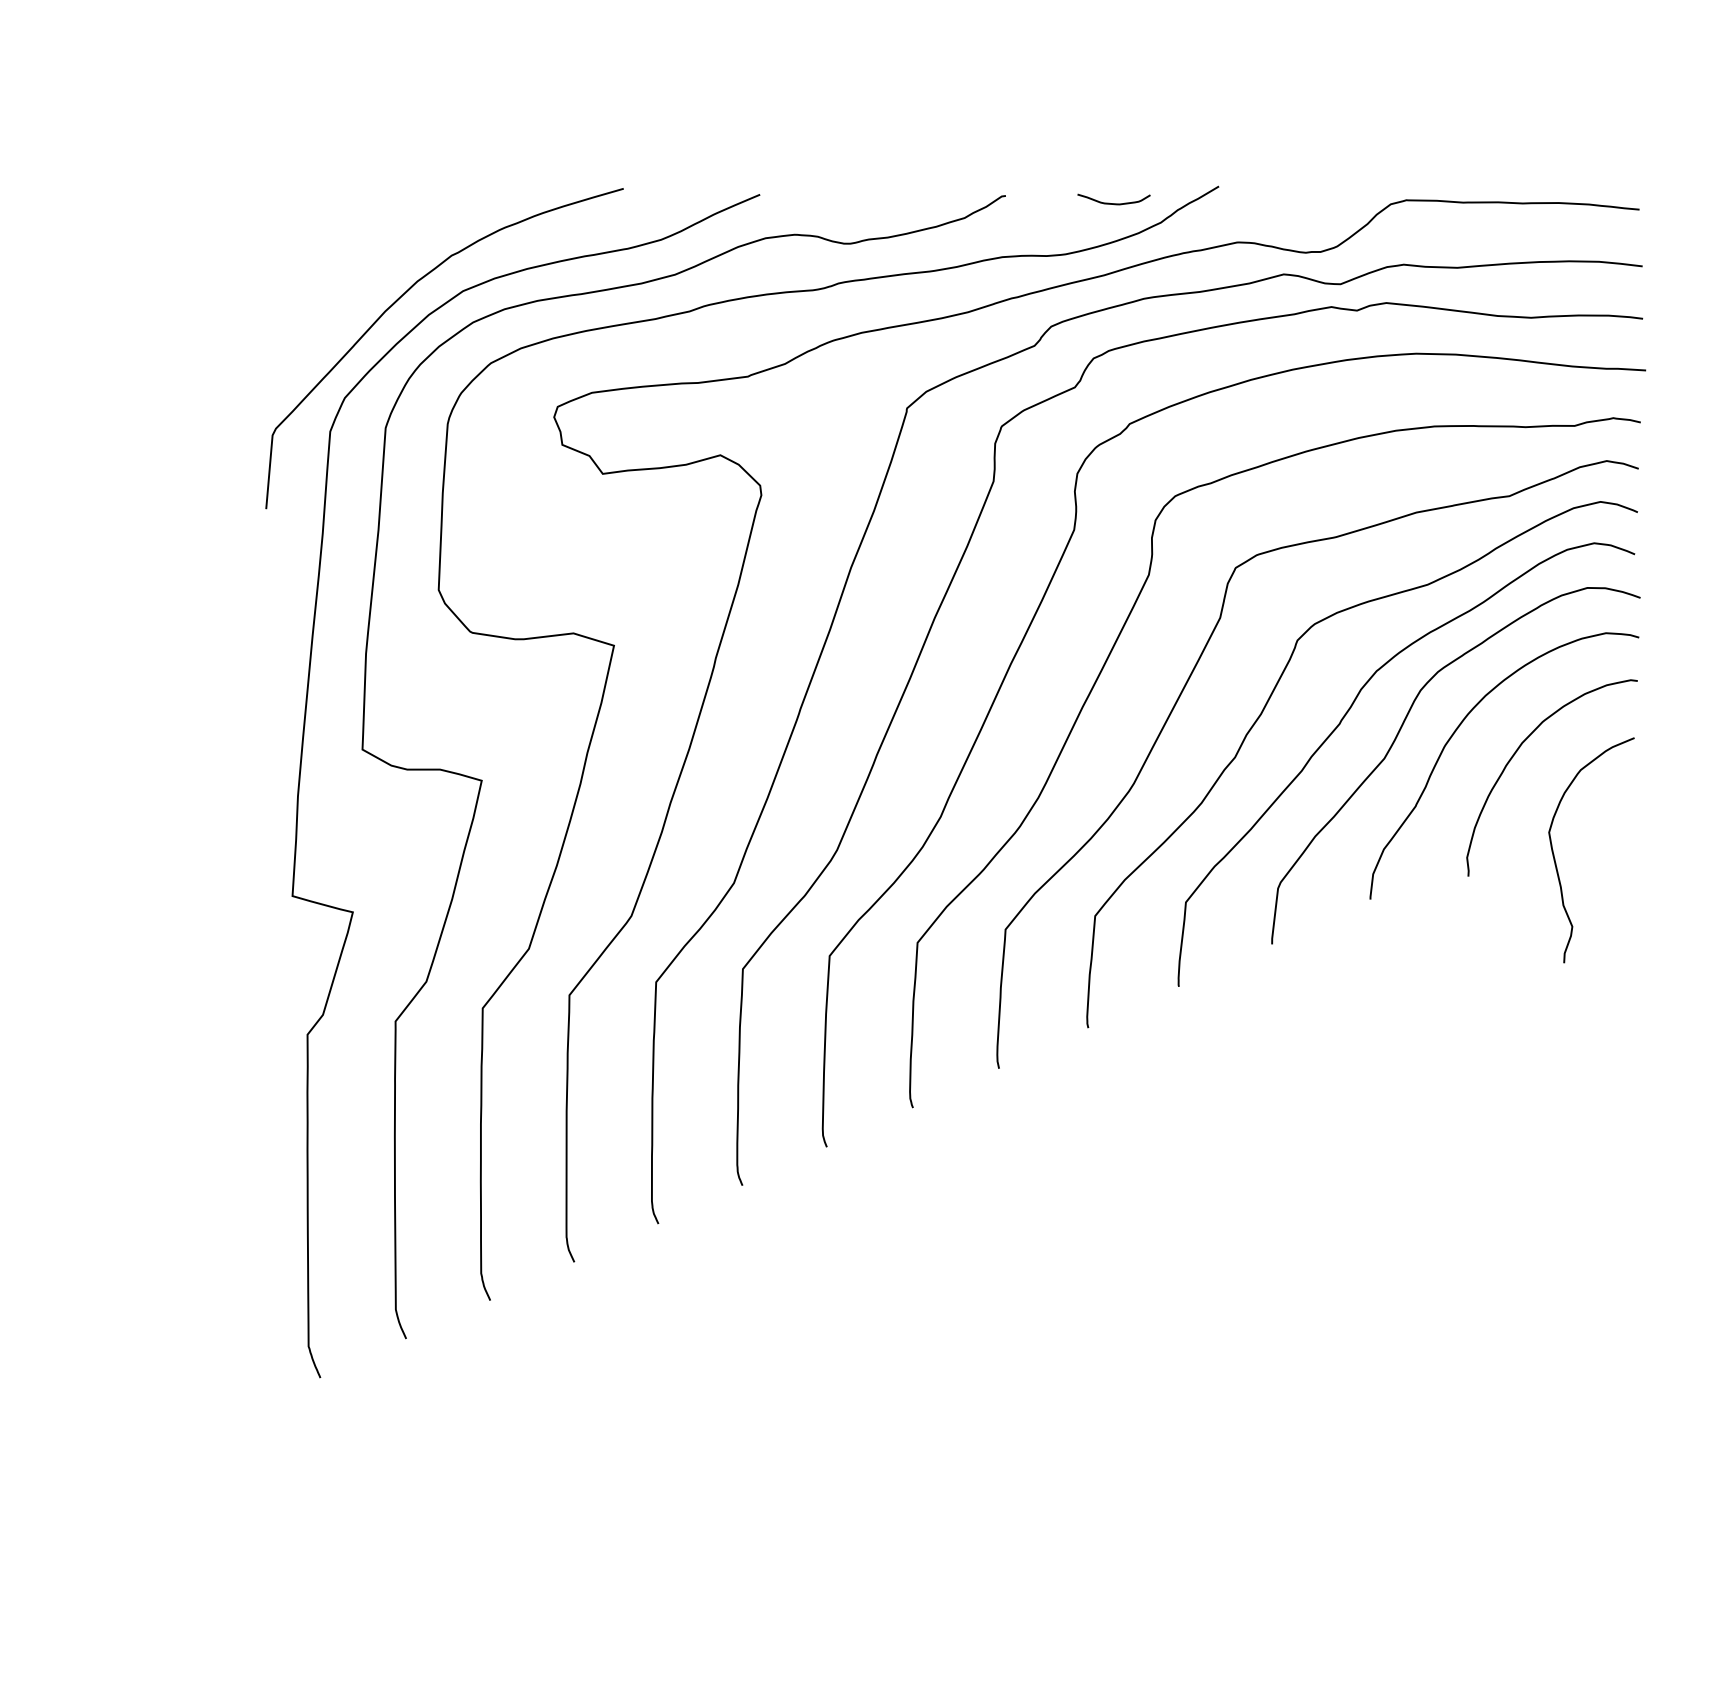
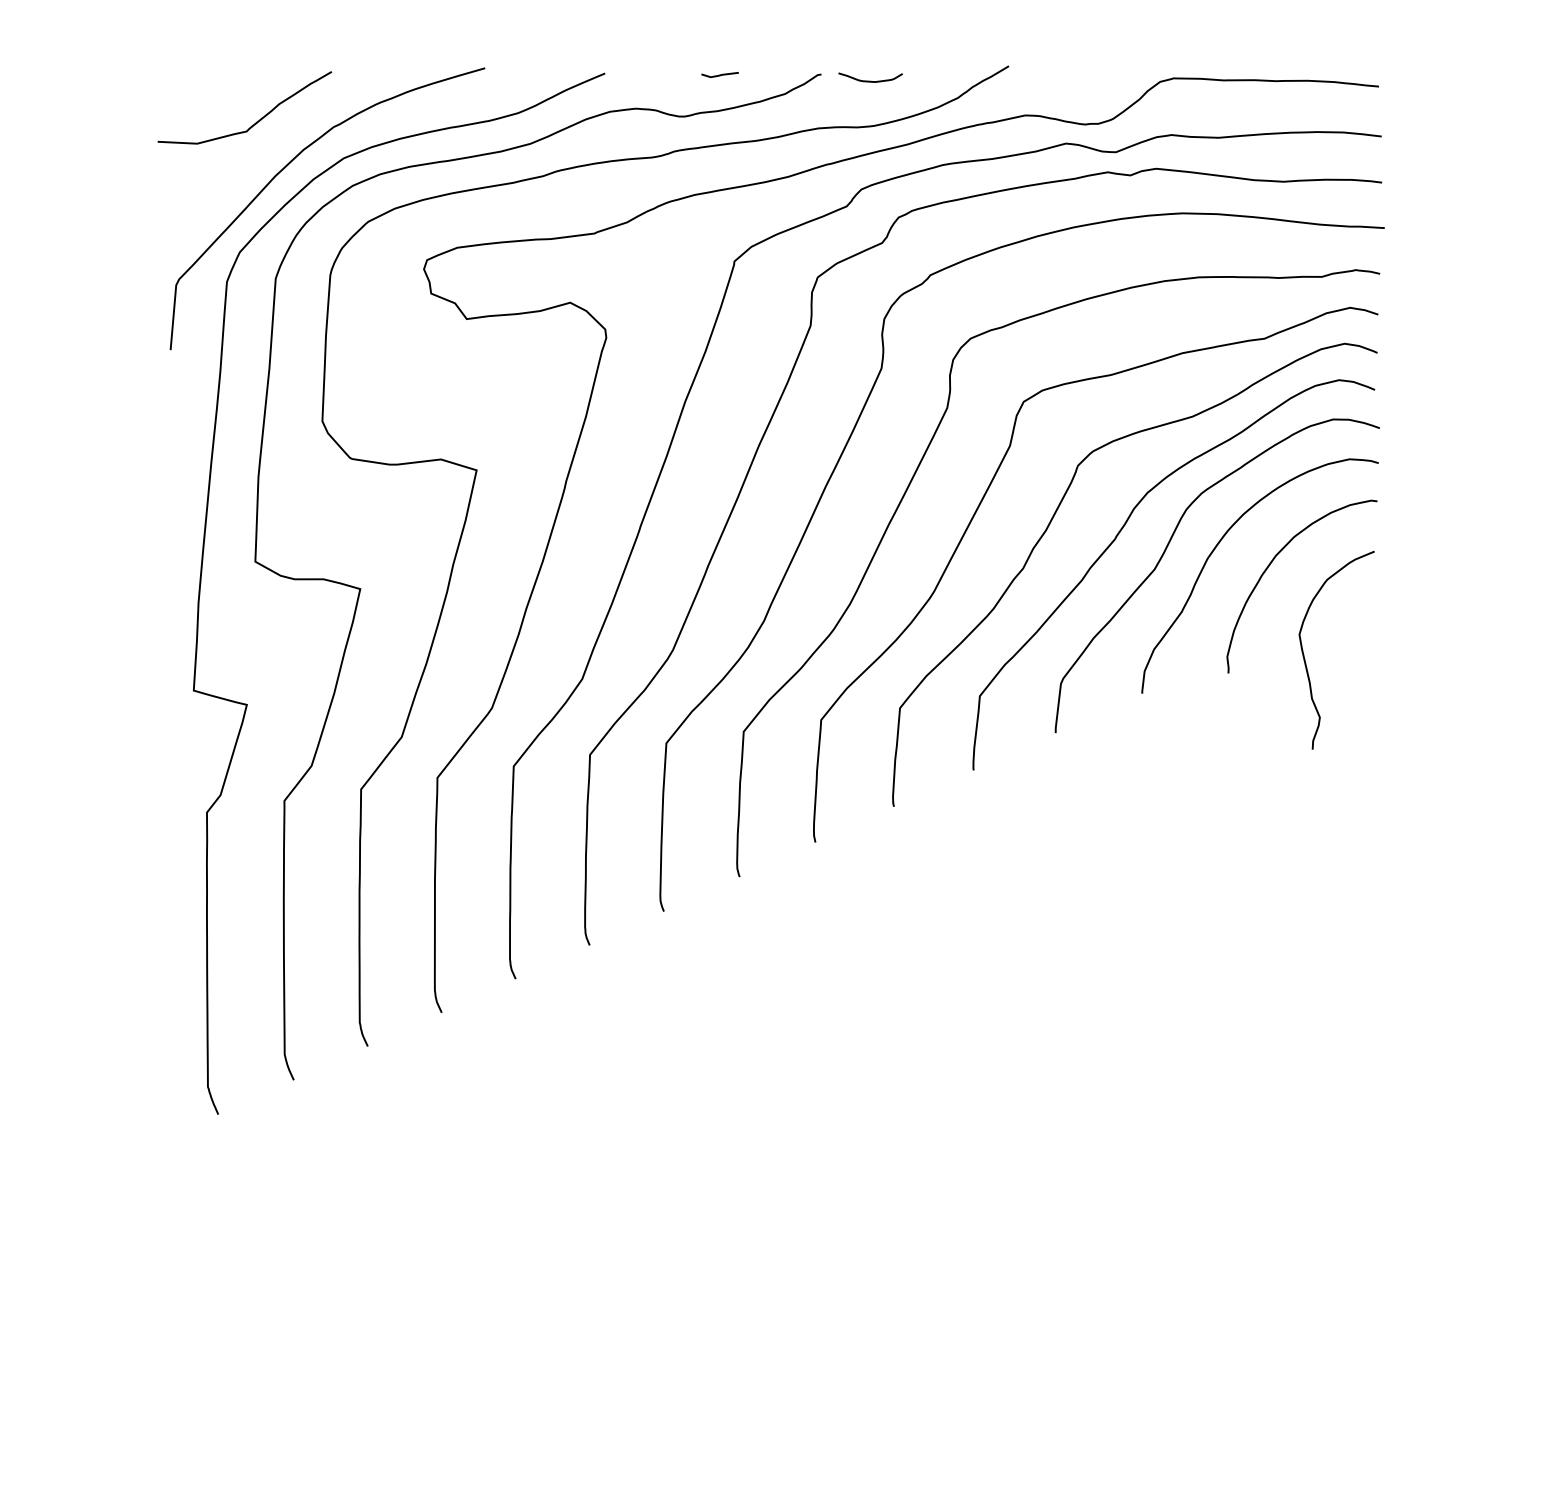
curve: (890, 197) -> (719, 75), added
curve: (1113, 202) -> (870, 80), moved
curve: (363, 249) -> (256, 121), added

